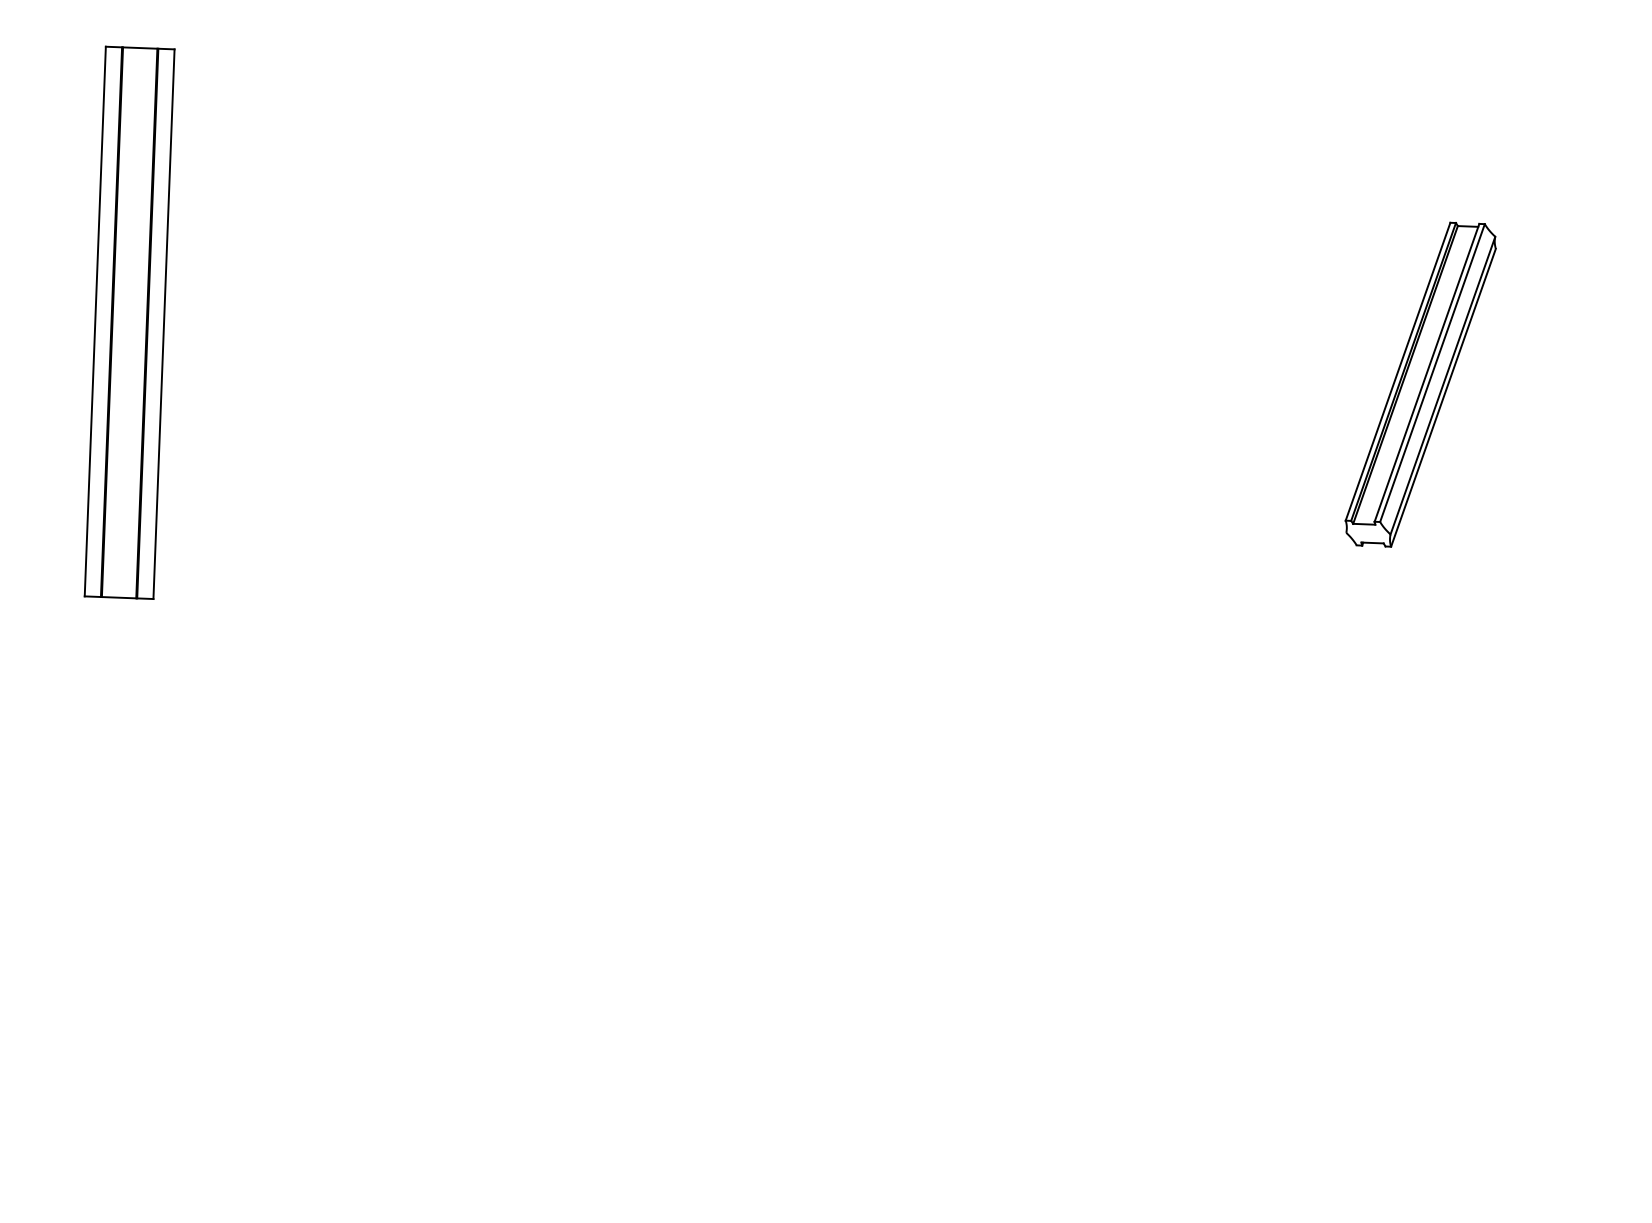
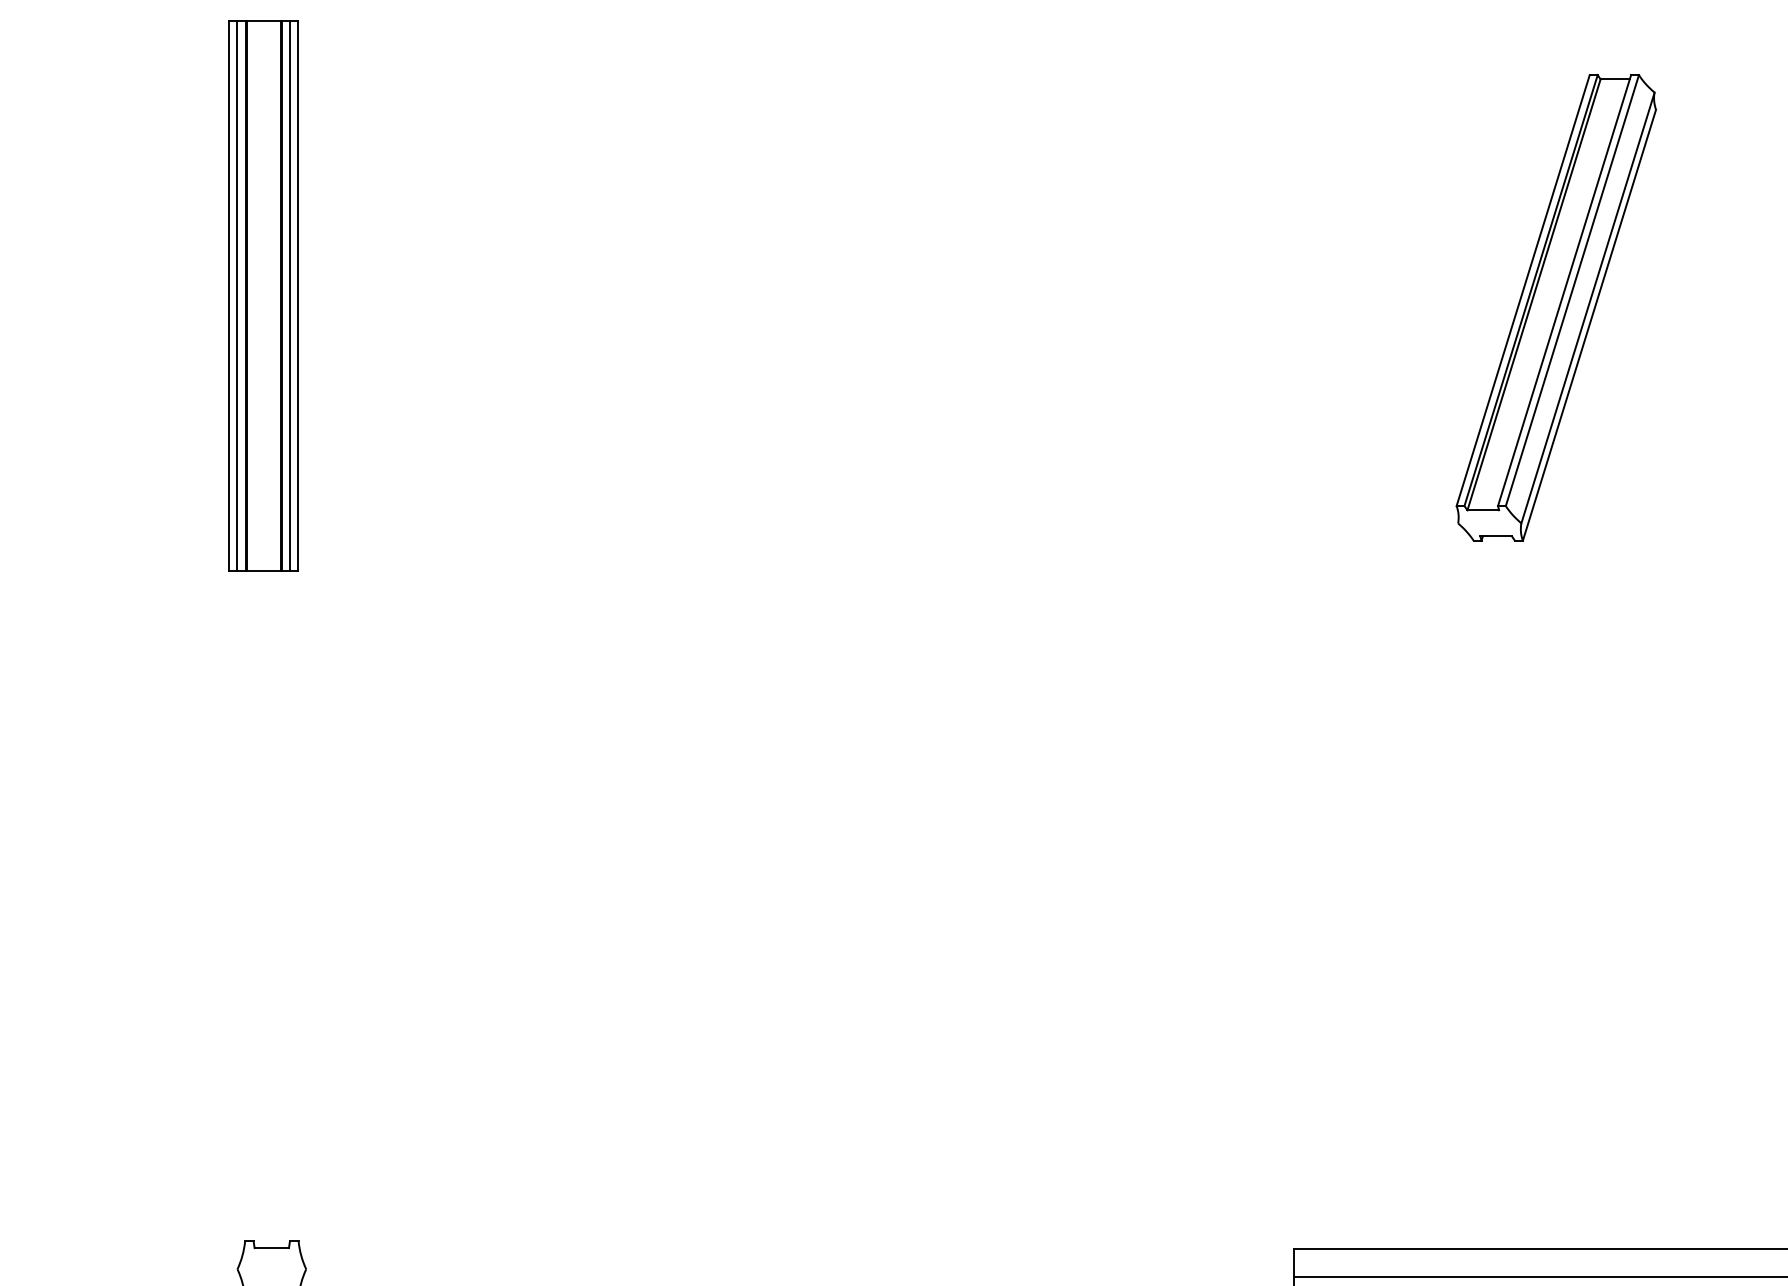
line: (102, 321) -> (236, 295), added
line: (156, 323) -> (290, 295), added
part: (1420, 384) -> (1555, 307), size x1.43

